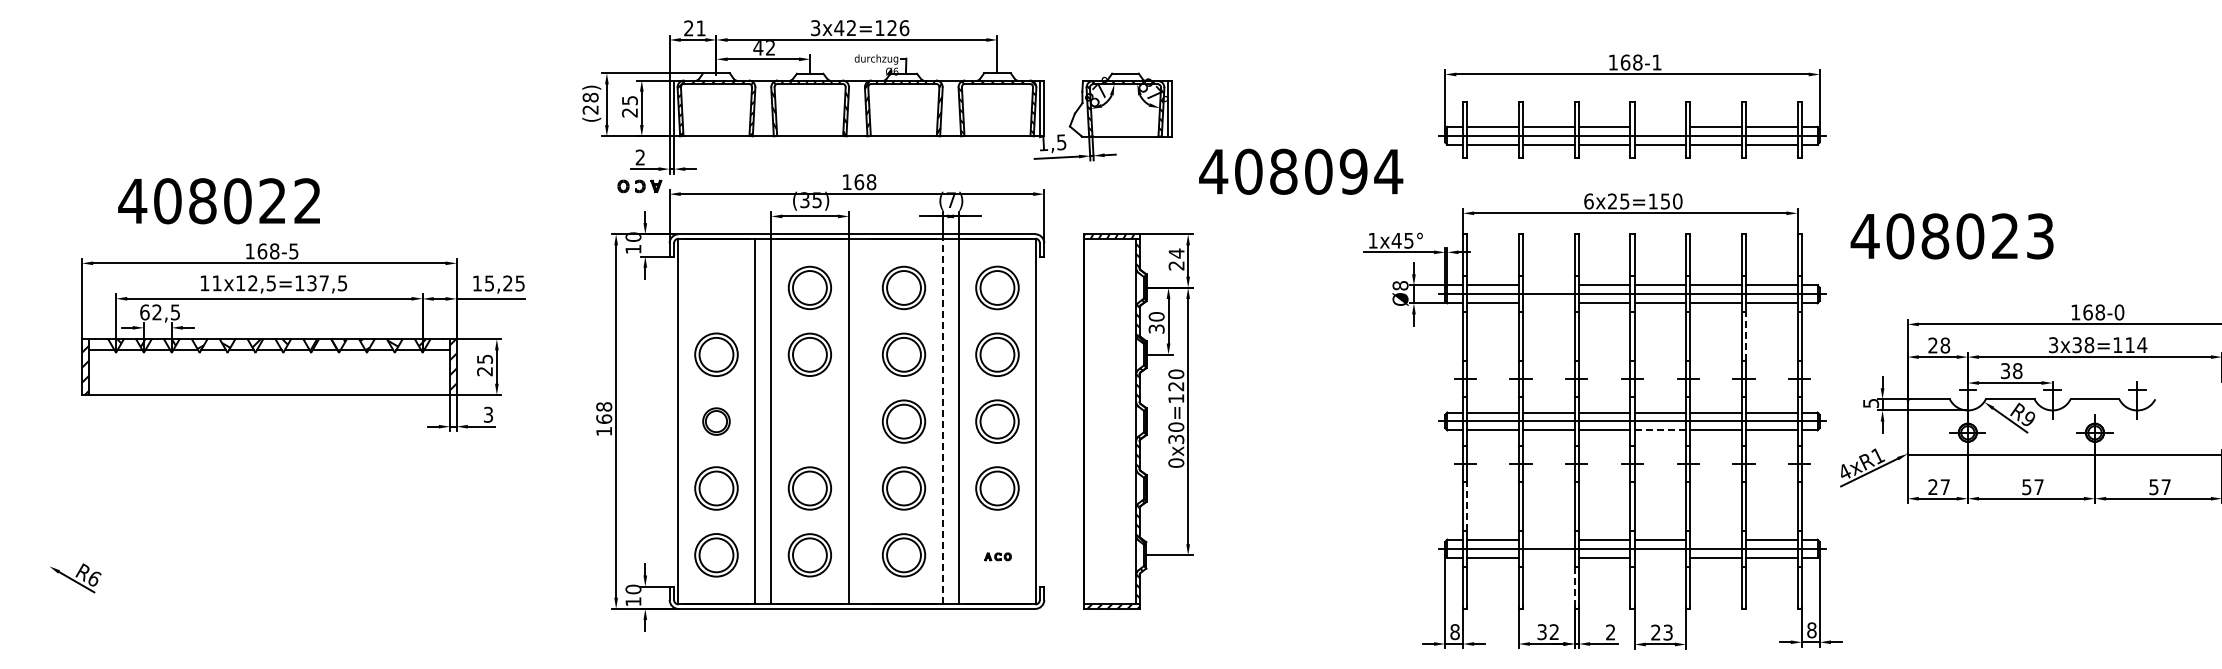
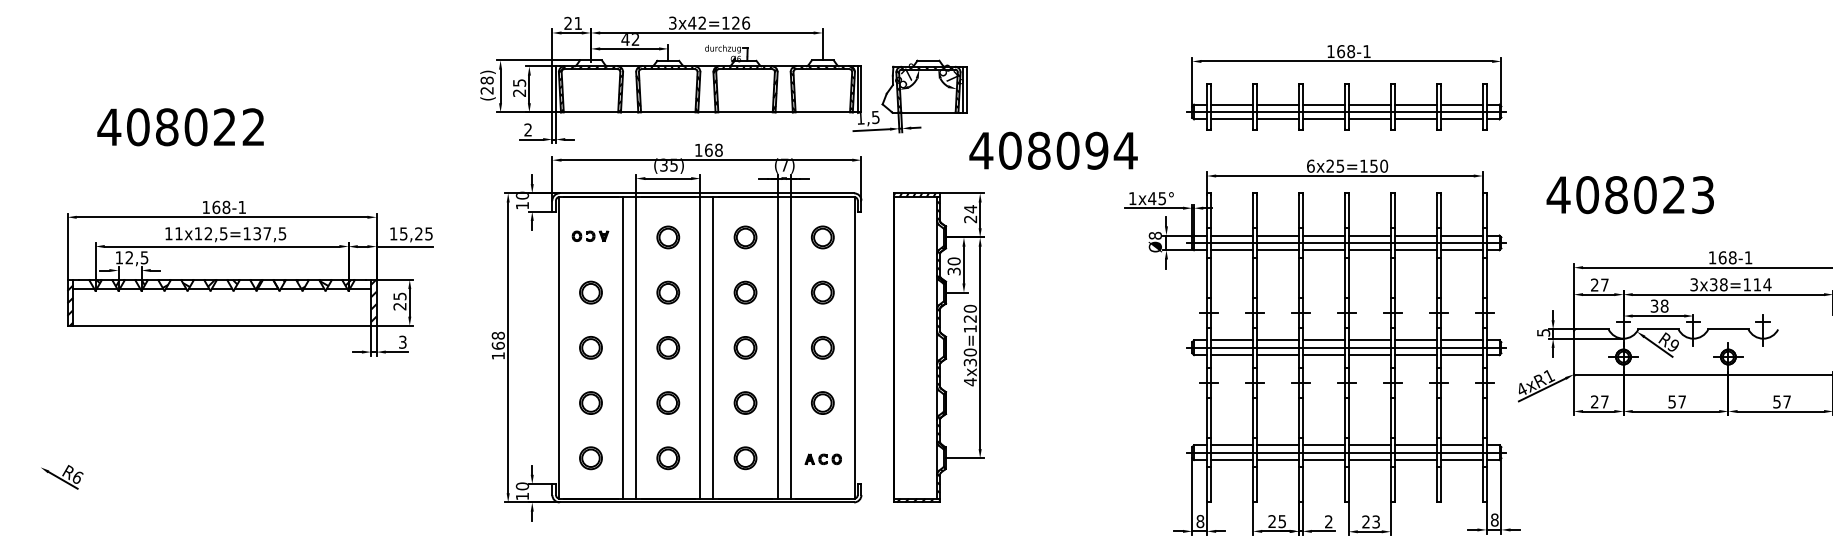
line: (1660, 126) -> (1369, 104), added
text: (1301, 171) -> (1053, 150), moved
part: (639, 186) -> (590, 236), moved
text: (218, 201) -> (180, 127), moved
text: (1951, 236) -> (1629, 195), moved
text: (293, 251) -> (241, 207), -5 -> -1
line: (1548, 285) -> (1277, 235), added
part: (810, 287) -> (668, 237), size x0.62
part: (903, 287) -> (745, 237), size x0.62
part: (997, 287) -> (822, 237), size x0.62
line: (1548, 303) -> (1277, 250), added
text: (144, 312) -> (119, 257), 62,5 -> 12,5
text: (2119, 312) -> (1748, 257), -0 -> -1
line: (1746, 336) -> (1440, 277), dashed -> solid
text: (1945, 345) -> (1605, 285), 28 -> 27
part: (716, 354) -> (590, 292), size x0.62
part: (810, 354) -> (668, 292), size x0.62
part: (903, 354) -> (745, 292), size x0.62
part: (997, 354) -> (822, 292), size x0.62
part: (810, 421) -> (668, 347), added
line: (864, 421) -> (713, 347), added
part: (903, 421) -> (745, 347), size x0.62
line: (942, 421) -> (777, 347), dashed -> solid
part: (997, 421) -> (822, 347), size x0.62
line: (1660, 430) -> (1369, 355), dashed -> solid
text: (1176, 463) -> (970, 382), 0x30= -> 4x30=
part: (716, 488) -> (590, 403), size x0.62
part: (810, 488) -> (668, 403), size x0.62
part: (903, 488) -> (745, 403), size x0.62
part: (997, 488) -> (822, 403), size x0.62
line: (1467, 505) -> (1210, 417), dashed -> solid
line: (1548, 539) -> (1277, 445), added
line: (1715, 539) -> (1415, 445), added
part: (716, 555) -> (590, 458), size x0.62
part: (810, 555) -> (668, 458), size x0.62
part: (903, 555) -> (745, 458), size x0.62
part: (997, 556) -> (822, 459), size x1.67
line: (1548, 557) -> (1277, 459), added
line: (1660, 557) -> (1369, 459), added
line: (1574, 587) -> (1298, 484), dashed -> solid
text: (1547, 632) -> (1276, 521), 32 -> 25

